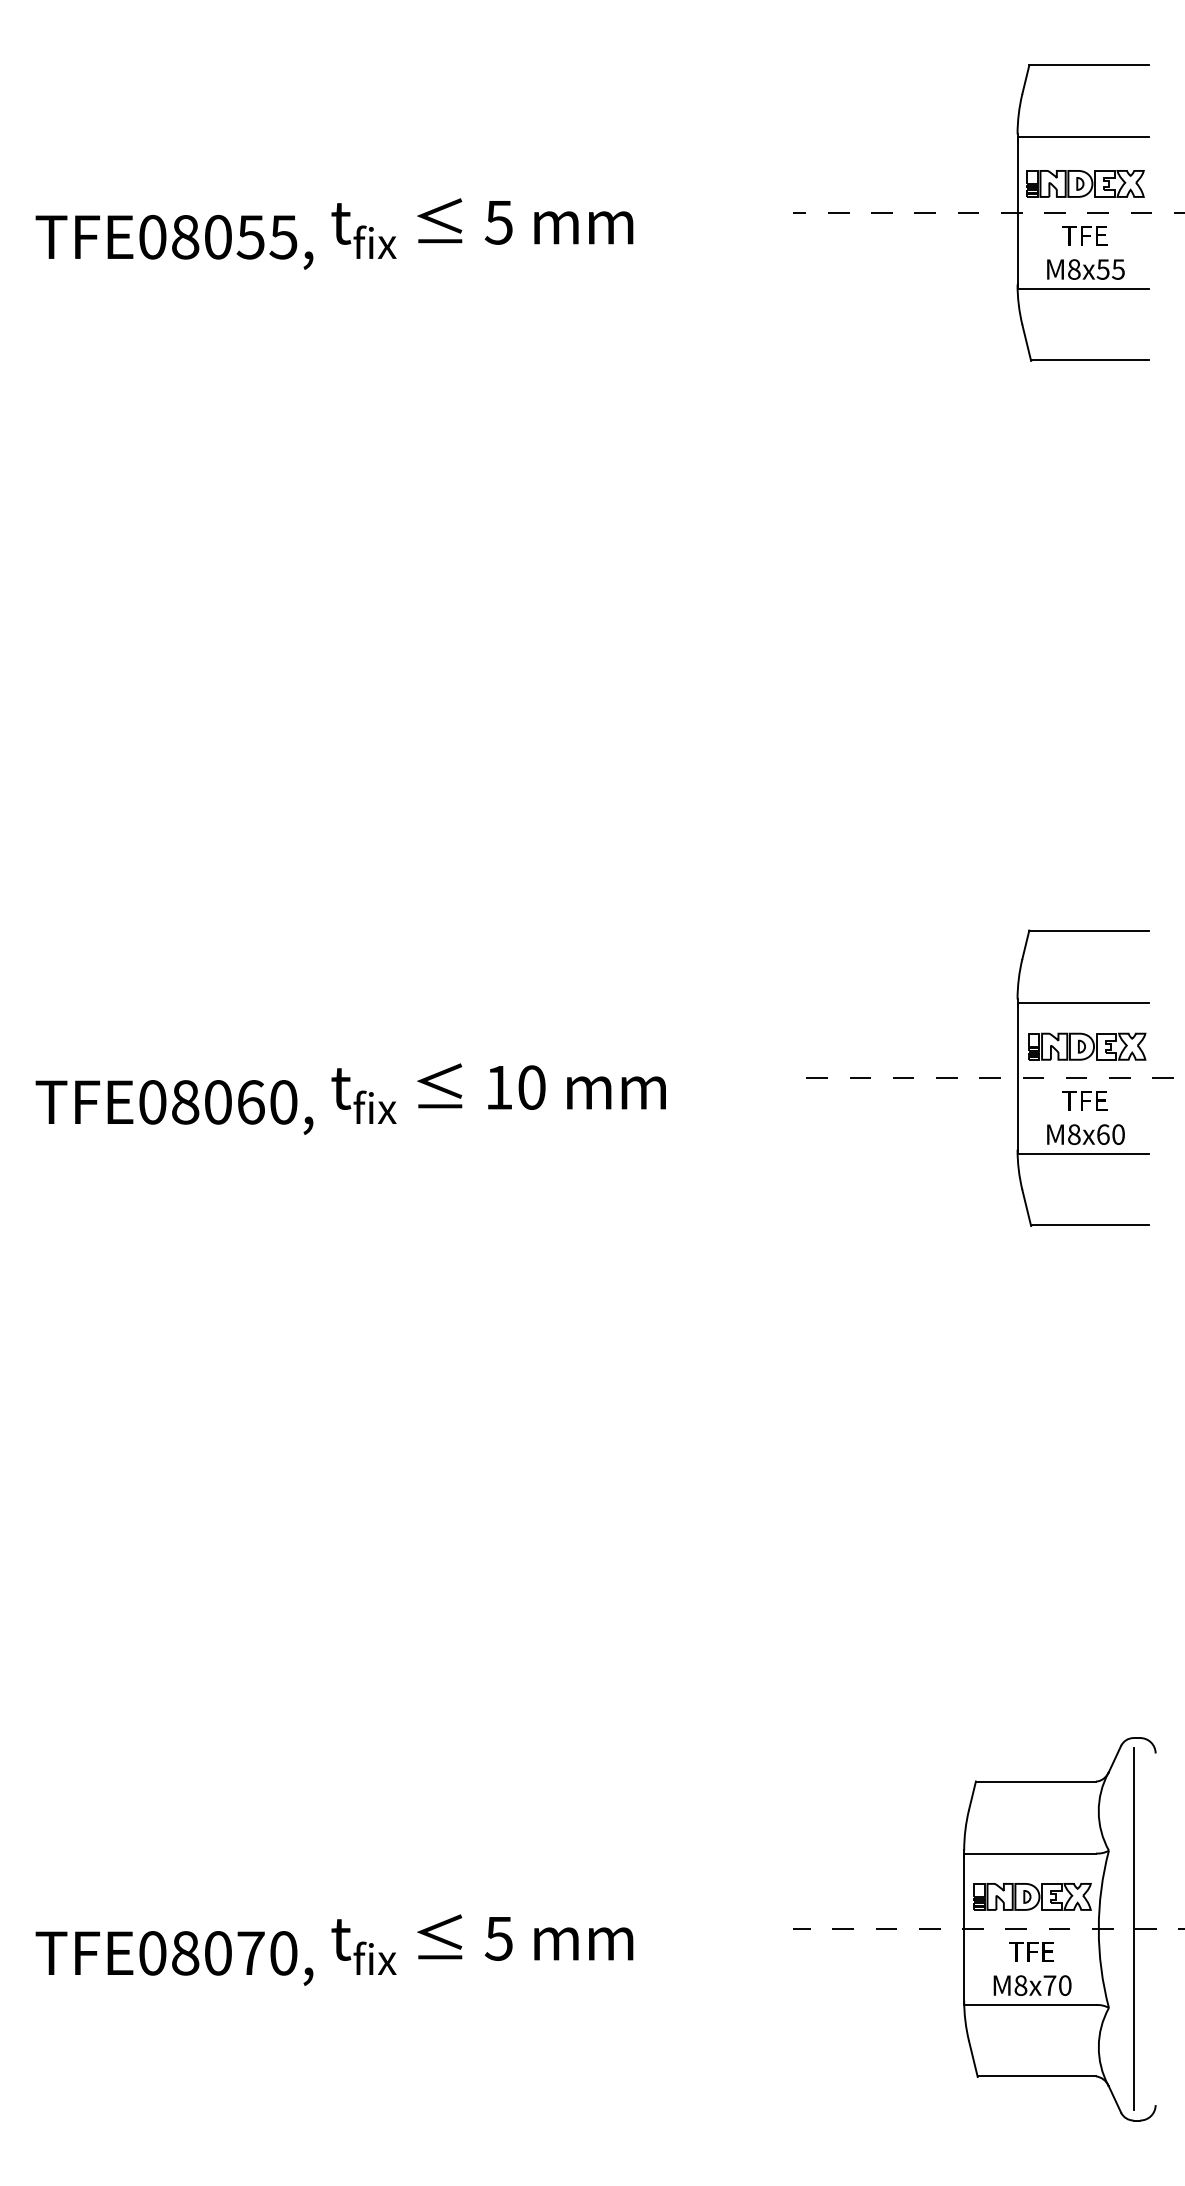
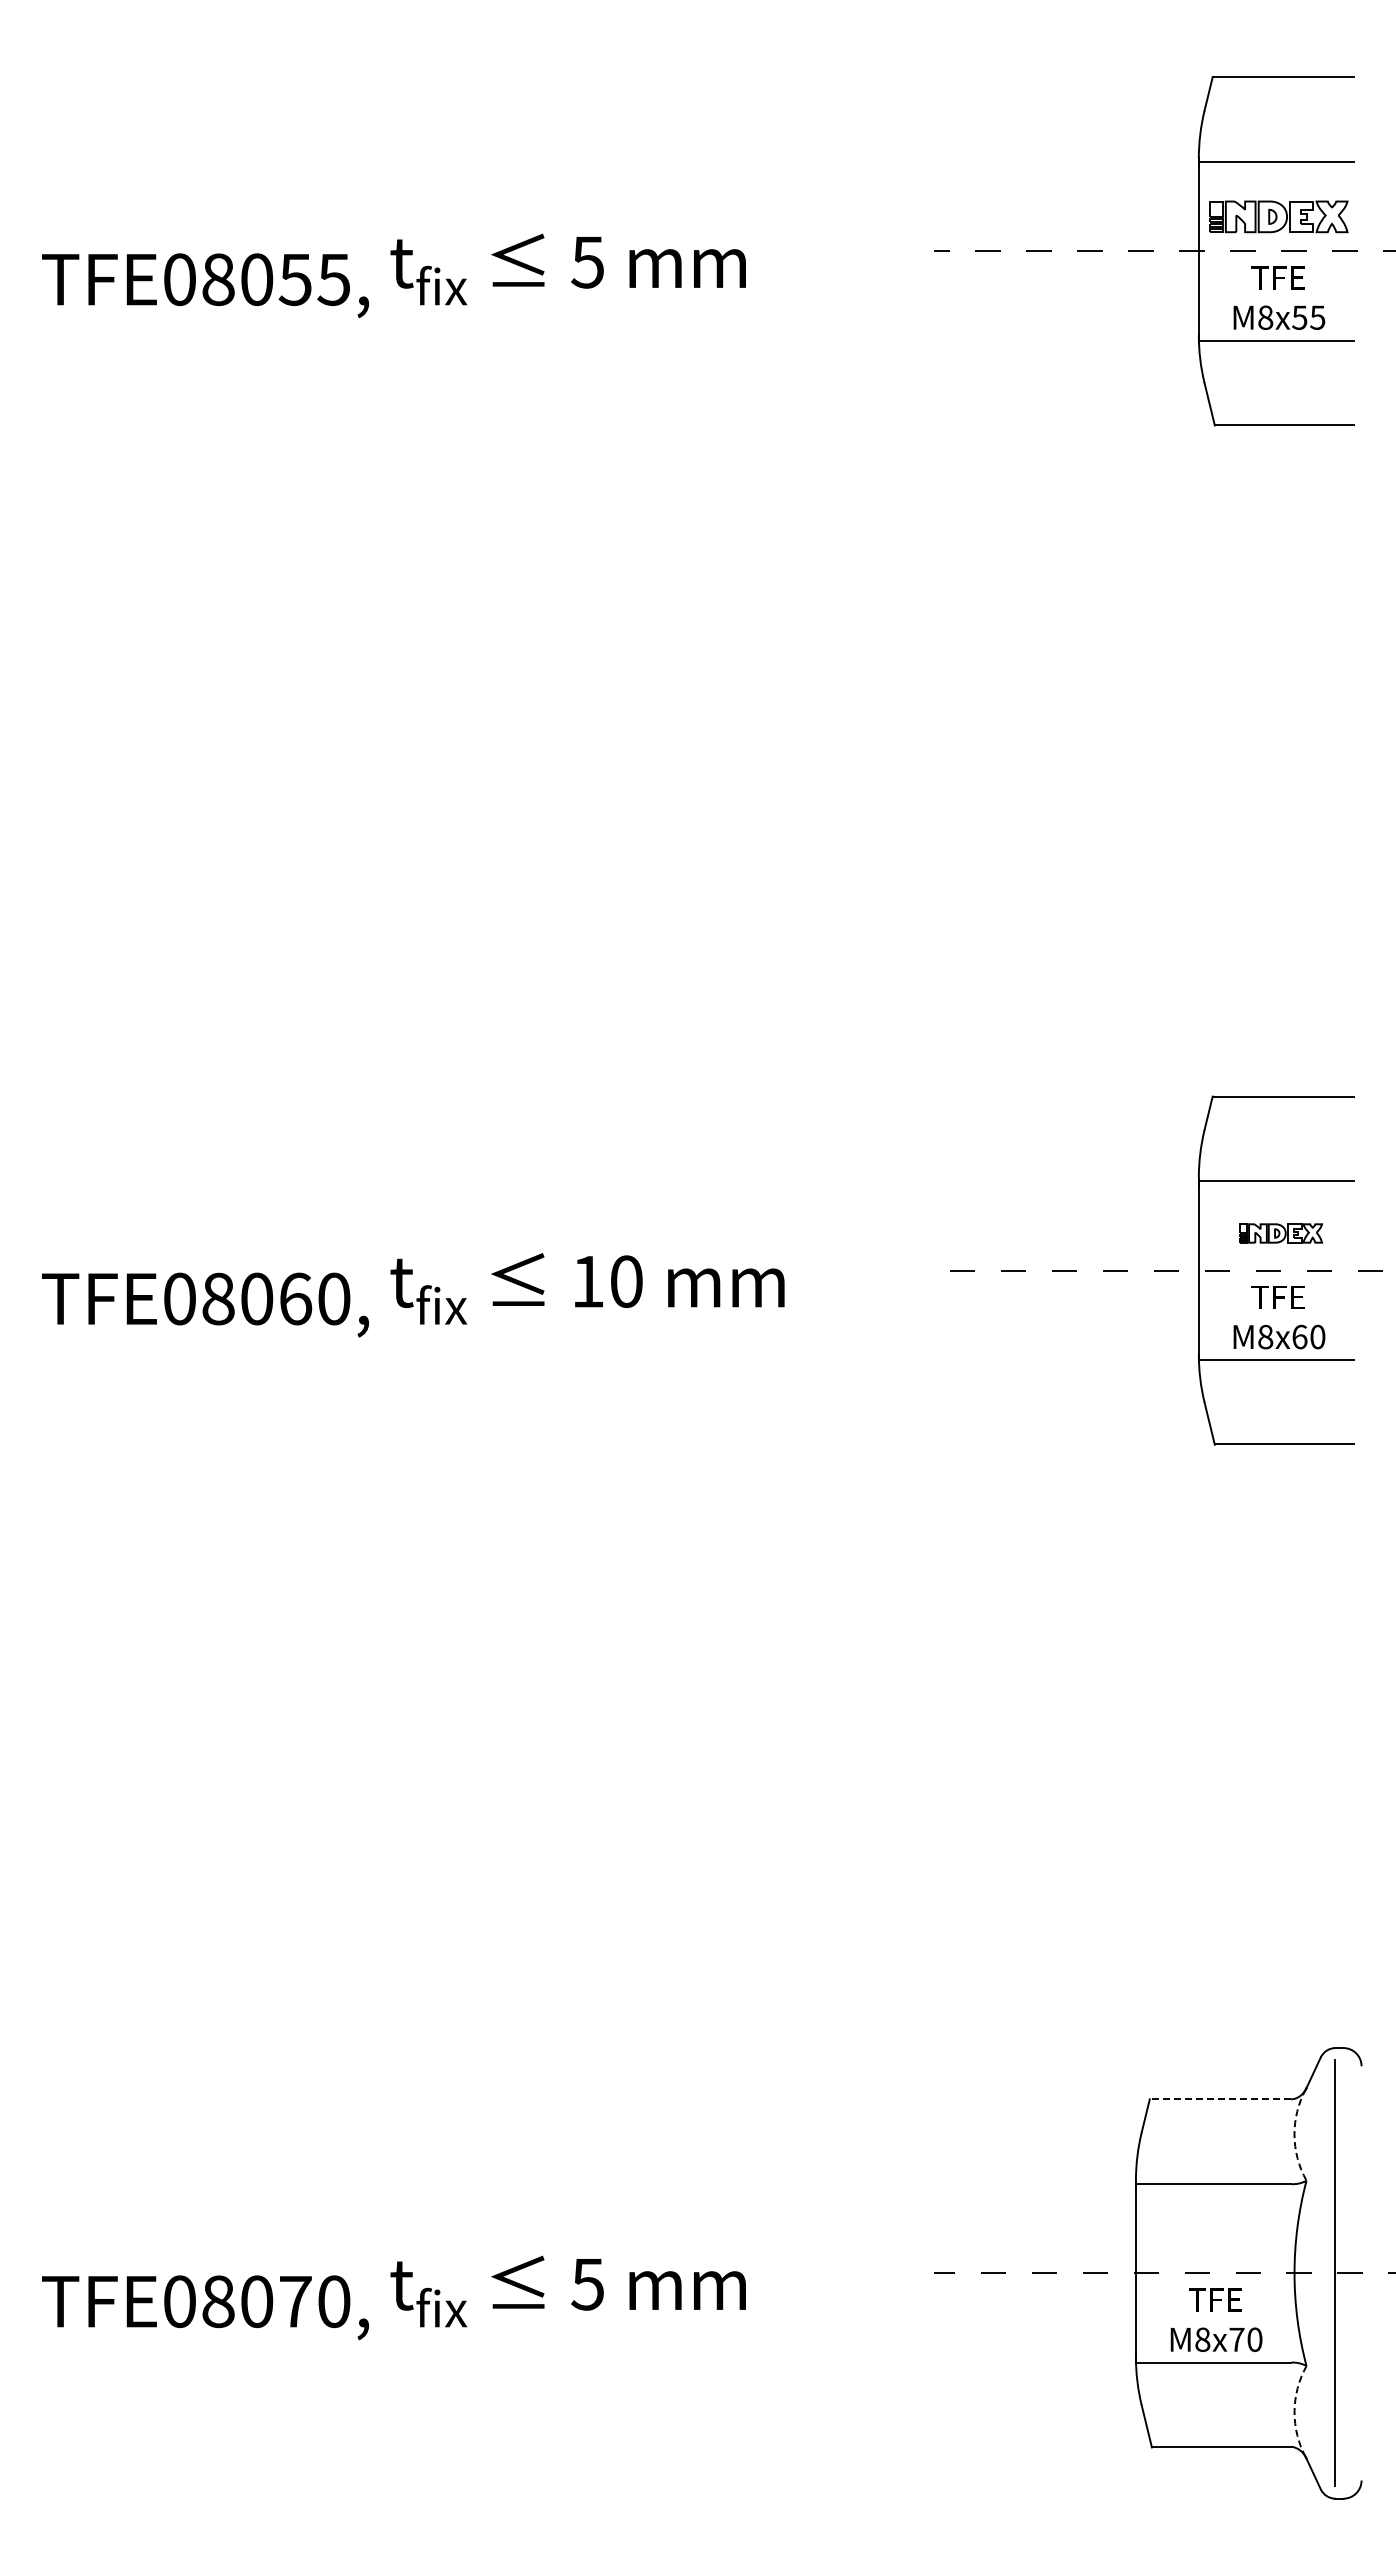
part: (1086, 1046) -> (1280, 1233), size x0.6
line: (1035, 1781) -> (1220, 2099), solid -> dashed
arc: (1098, 1811) -> (1294, 2134), solid -> dashed
part: (1032, 1897) -> (1216, 2235), removed
arc: (1098, 2046) -> (1294, 2411), solid -> dashed

